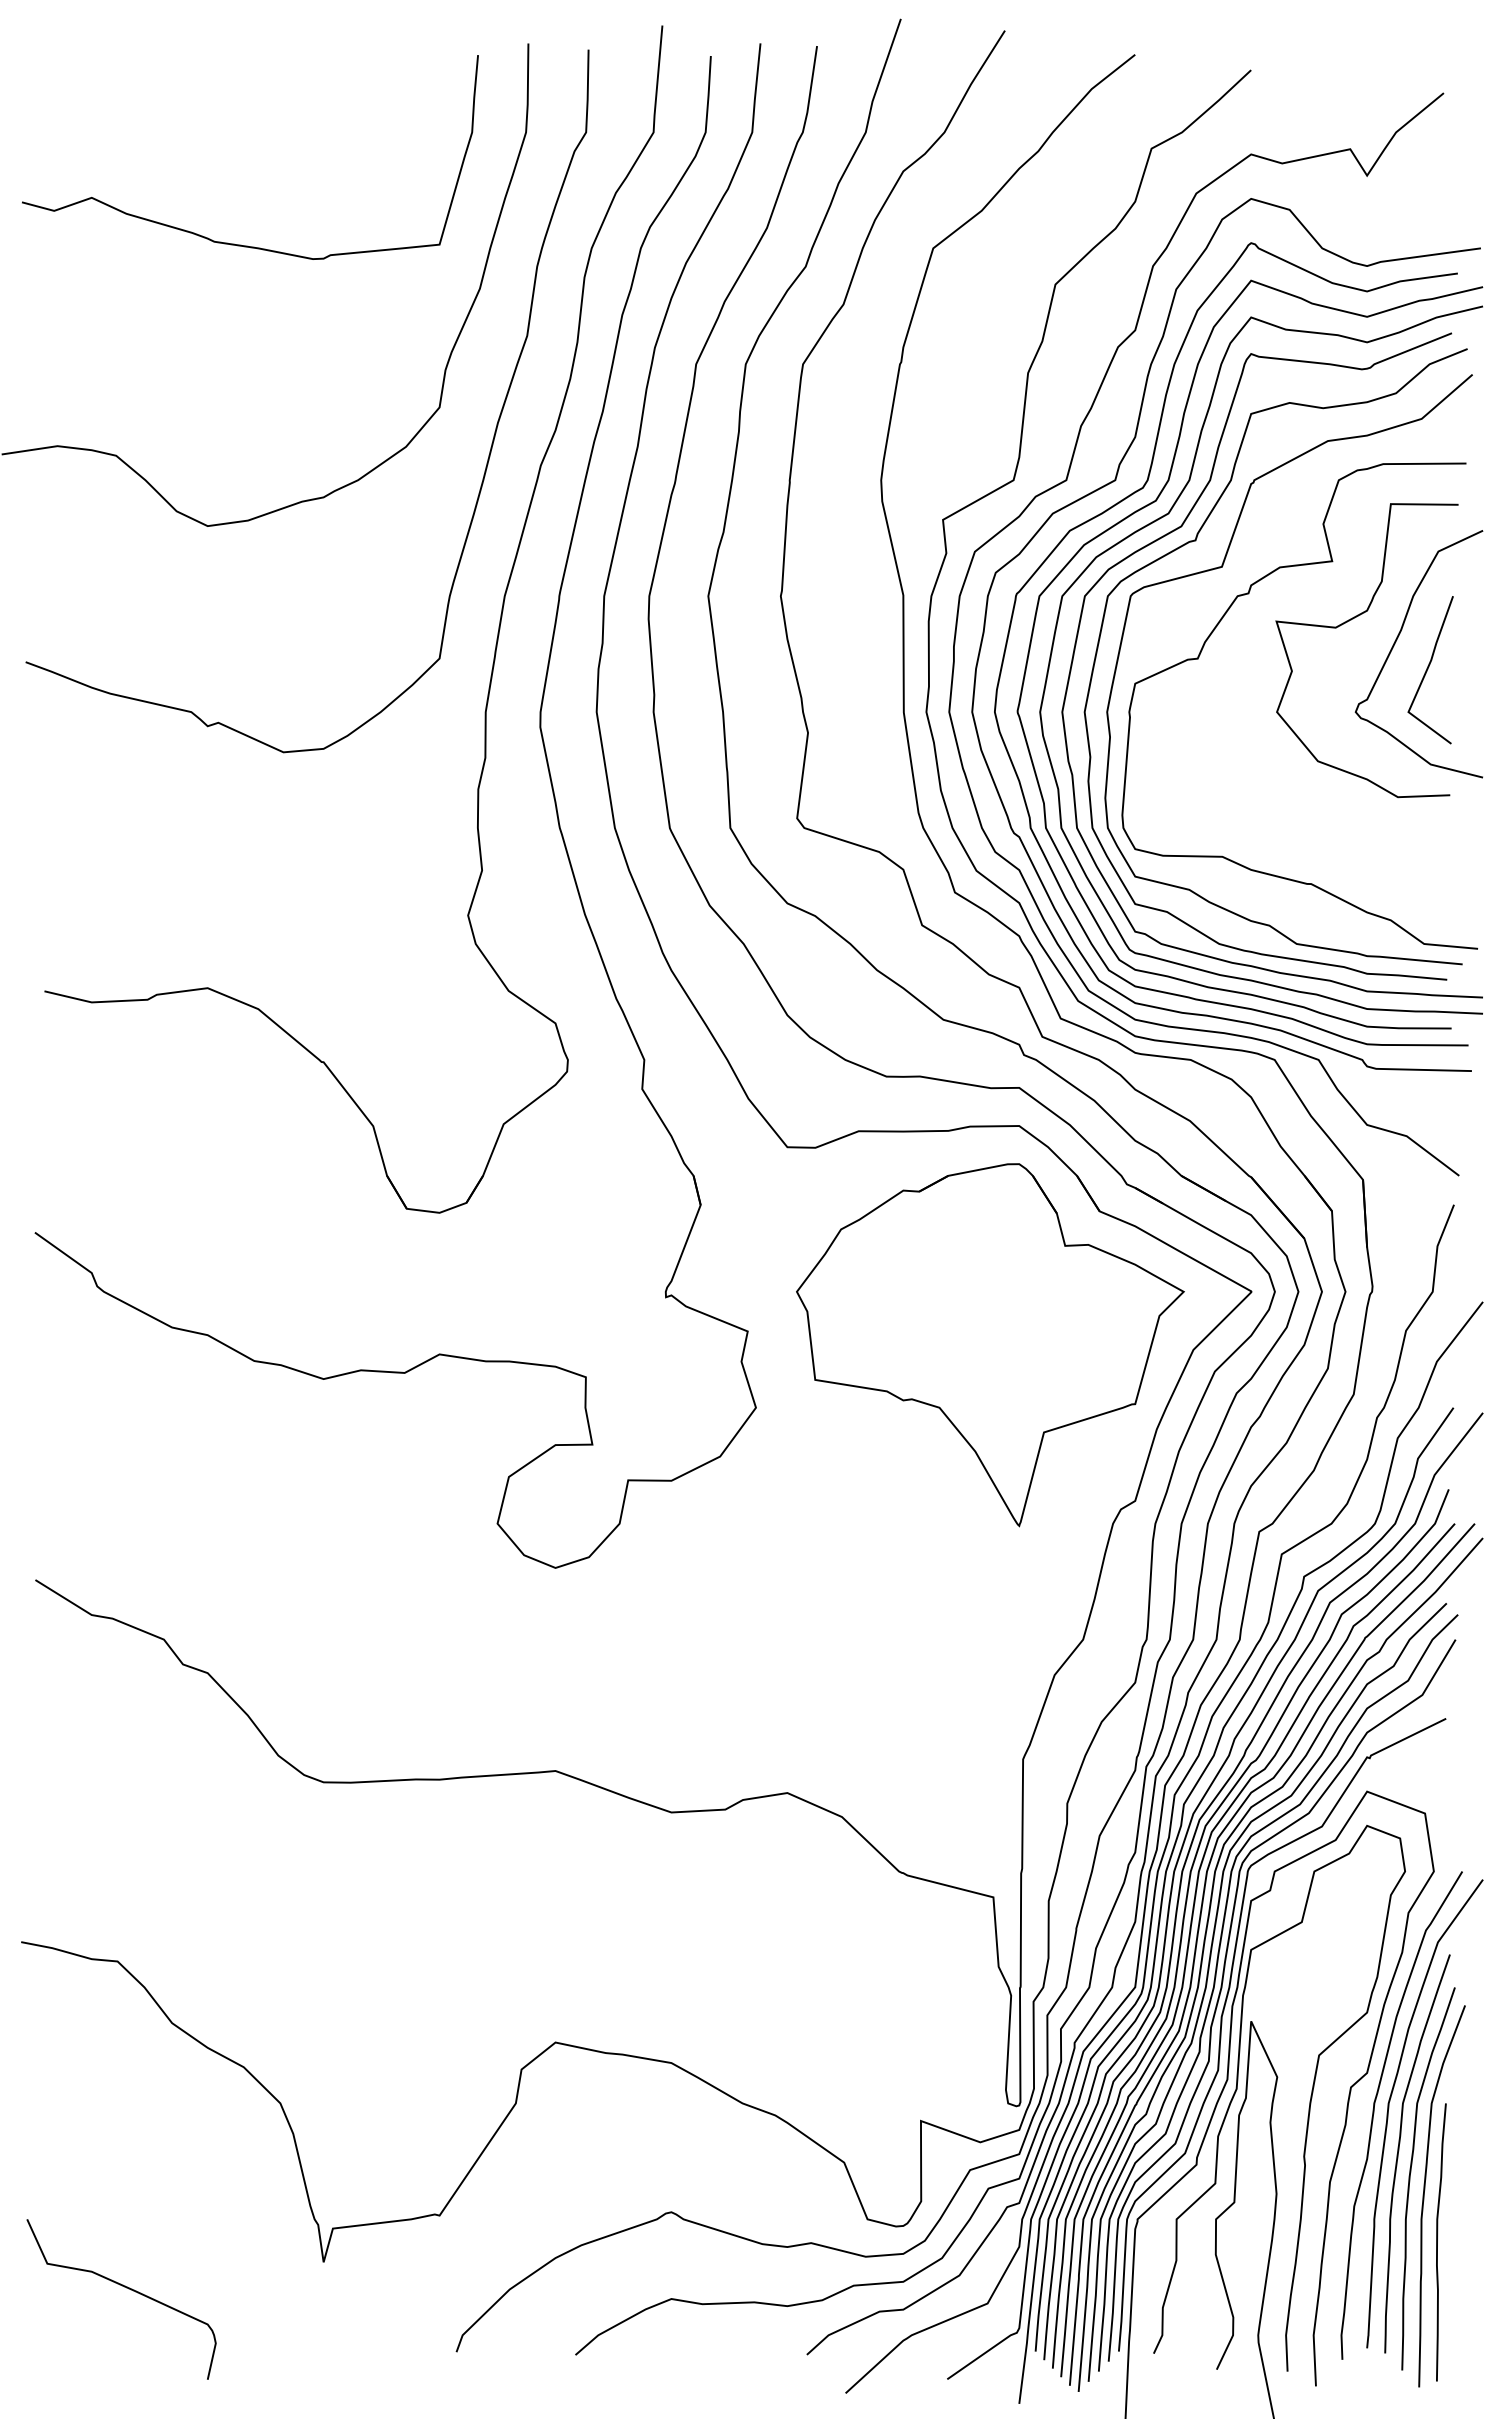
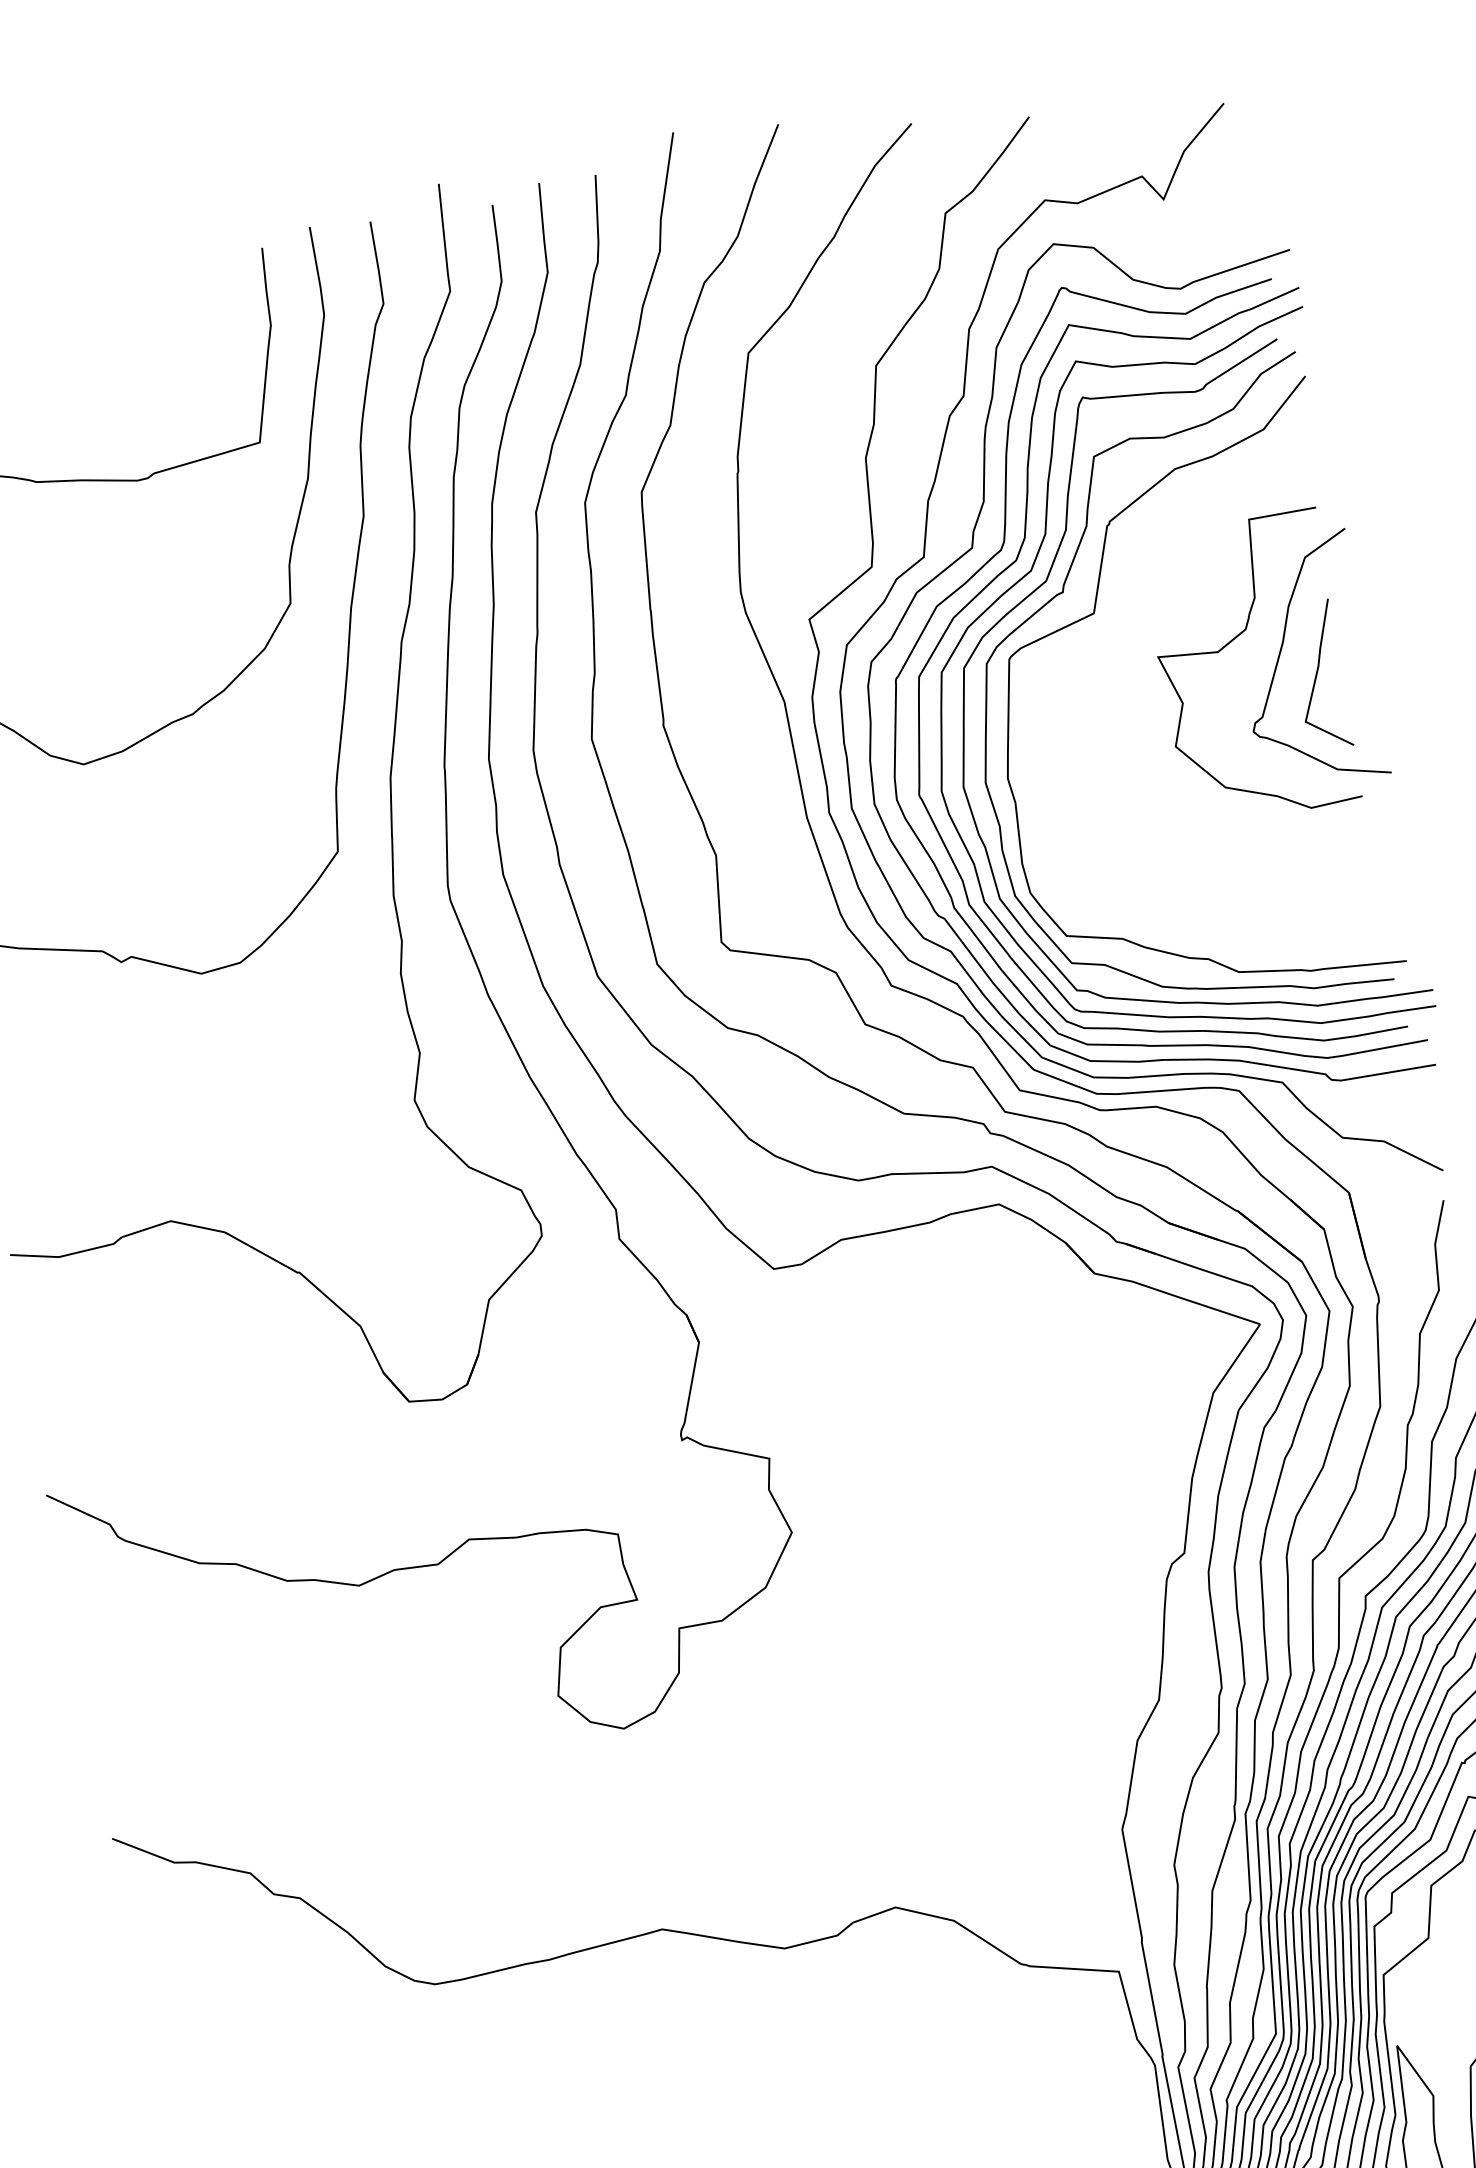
curve: (1200, 655) -> (1089, 705), removed
part: (990, 1345) -> (1011, 1426), removed

